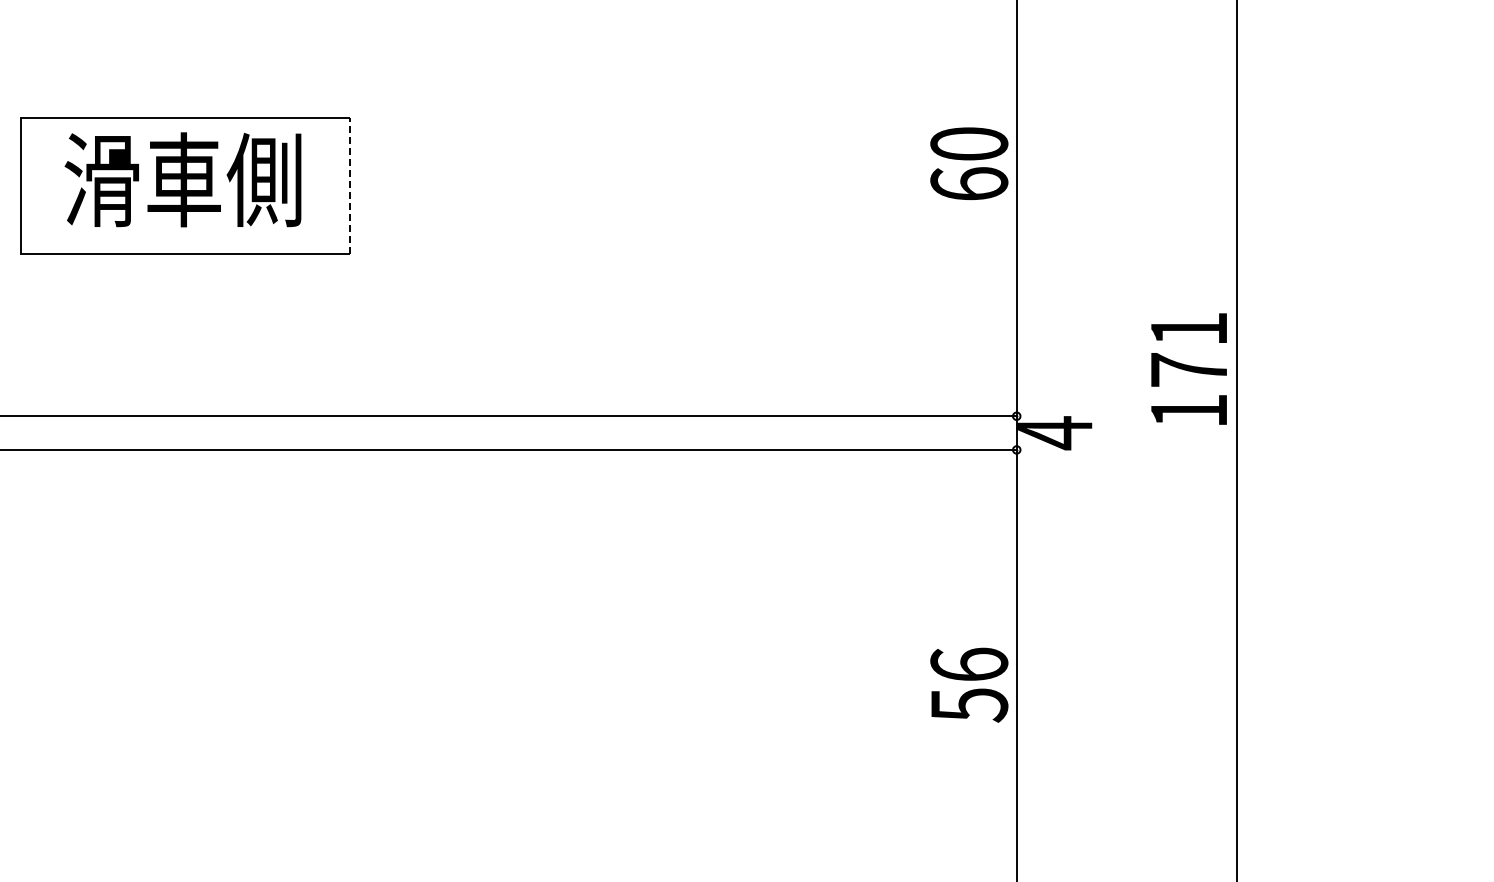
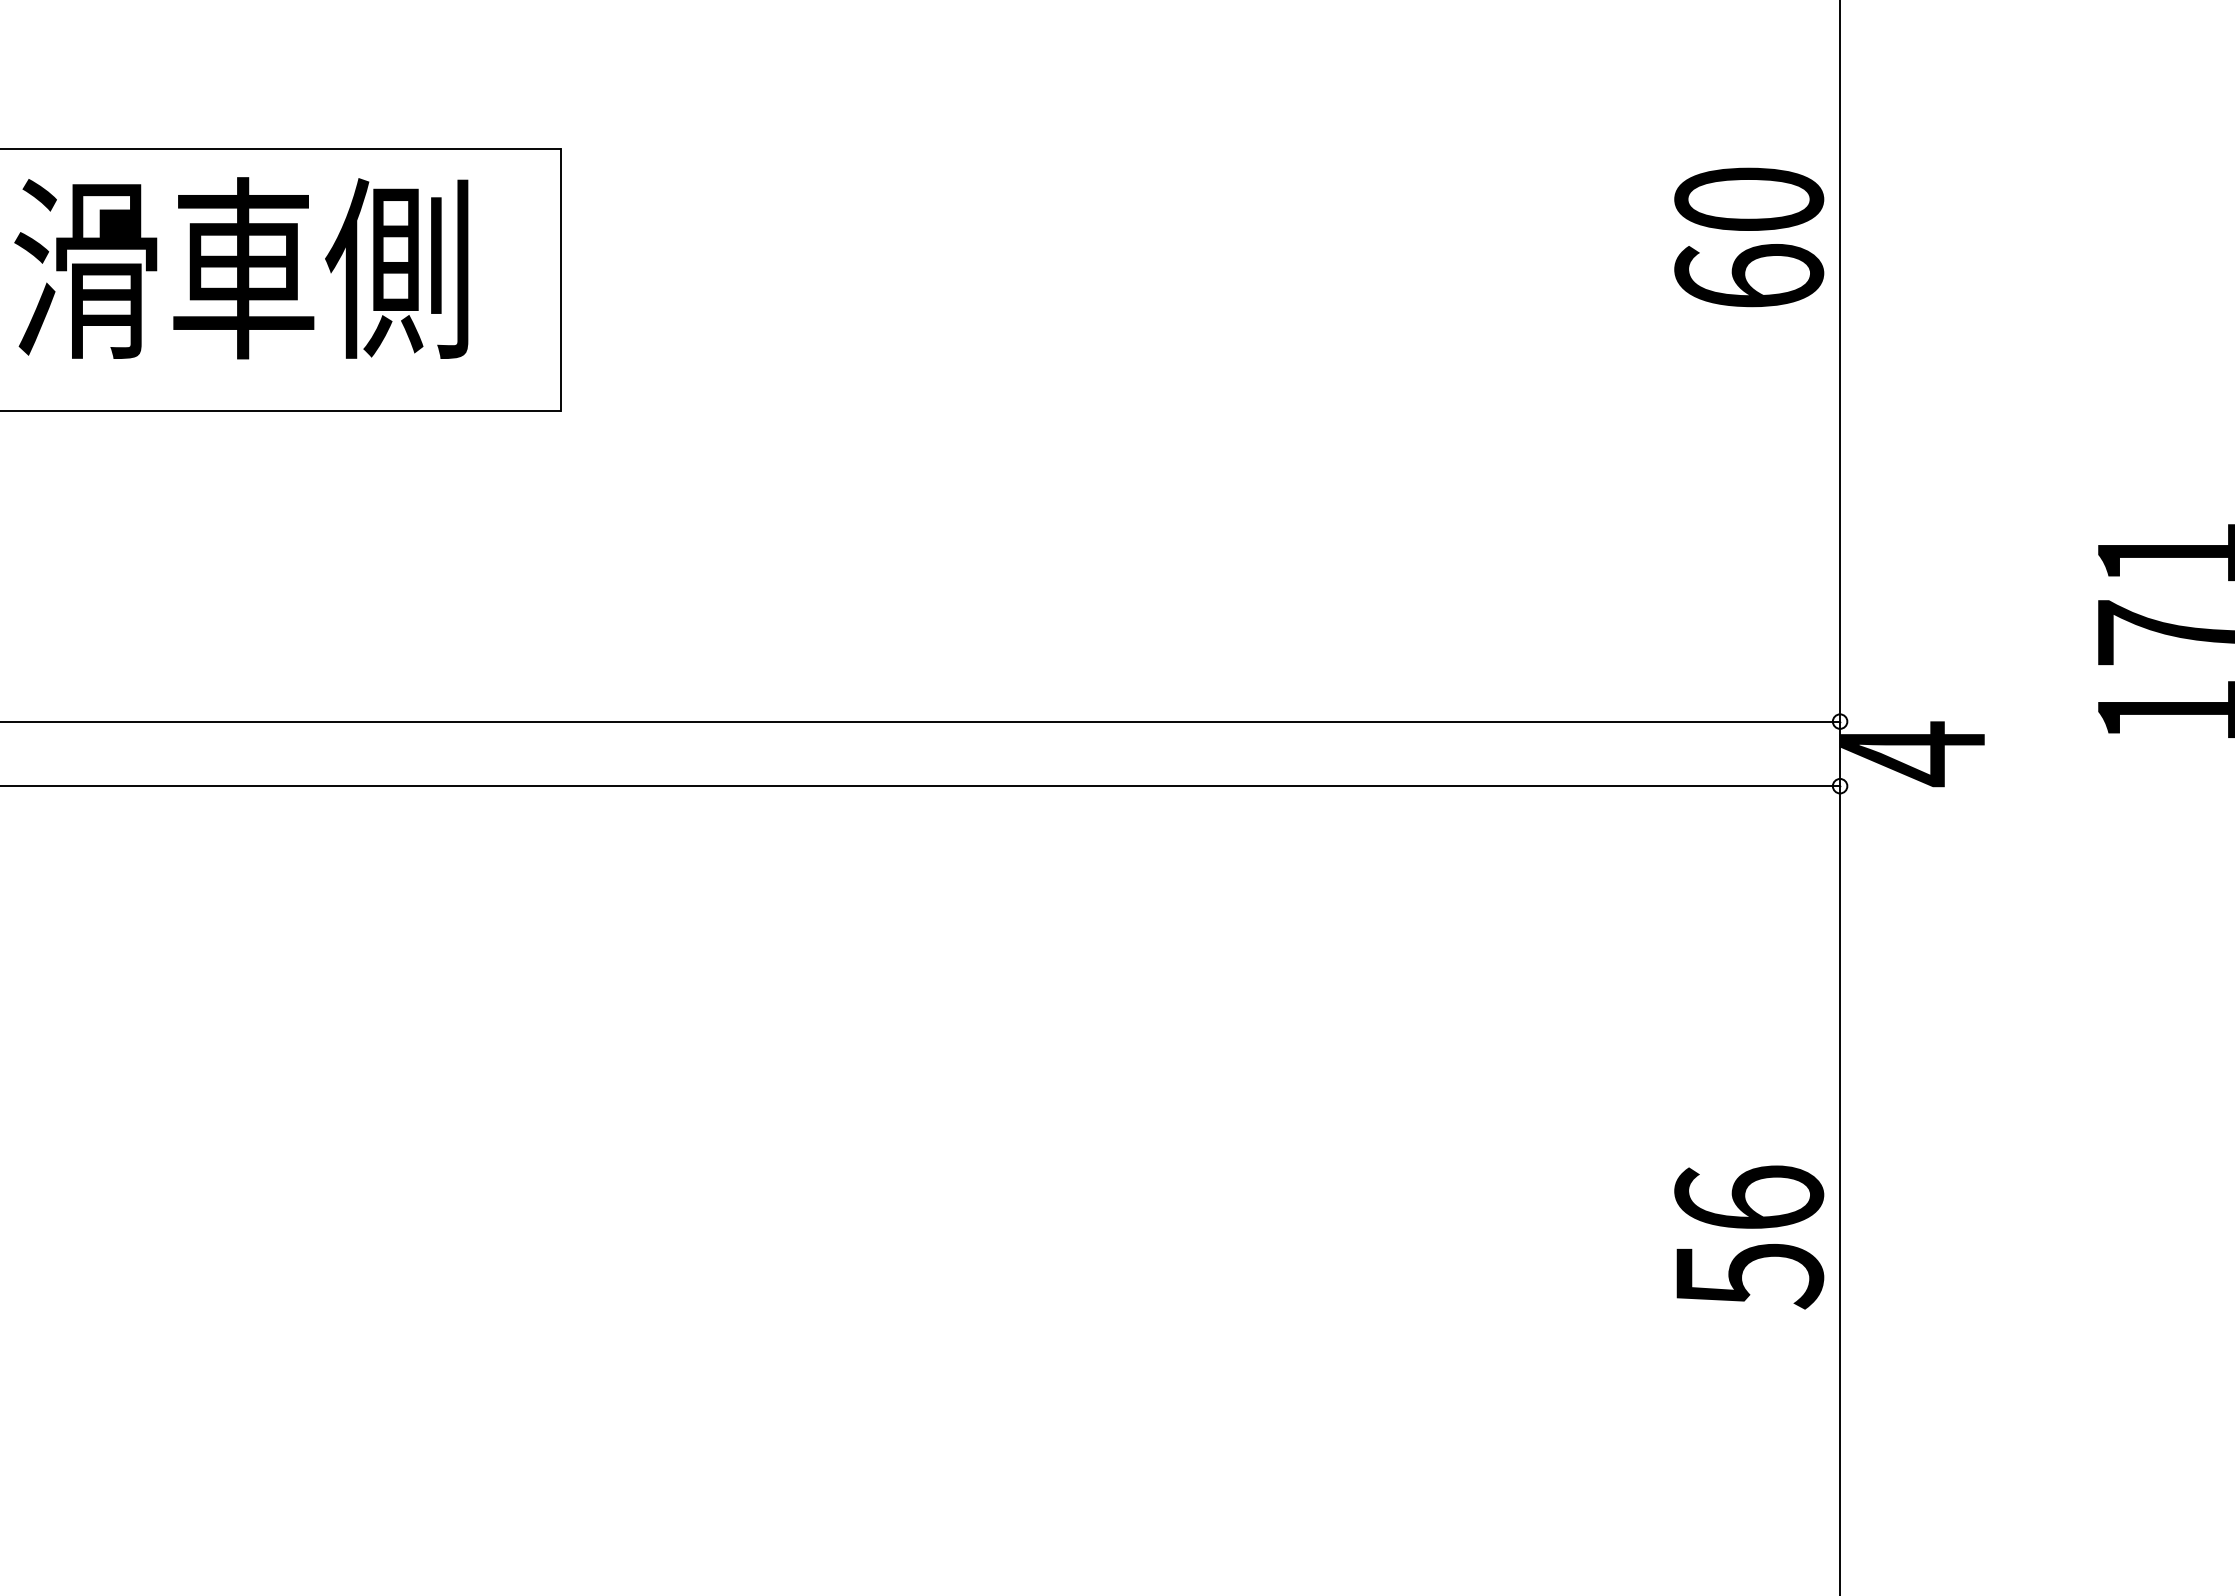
line: (349, 185) -> (560, 279), dashed -> solid

